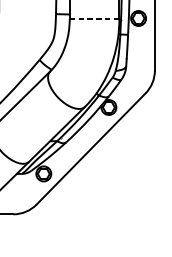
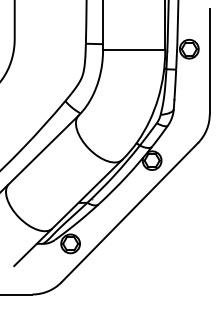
line: (94, 18) -> (134, 49), dashed -> solid

